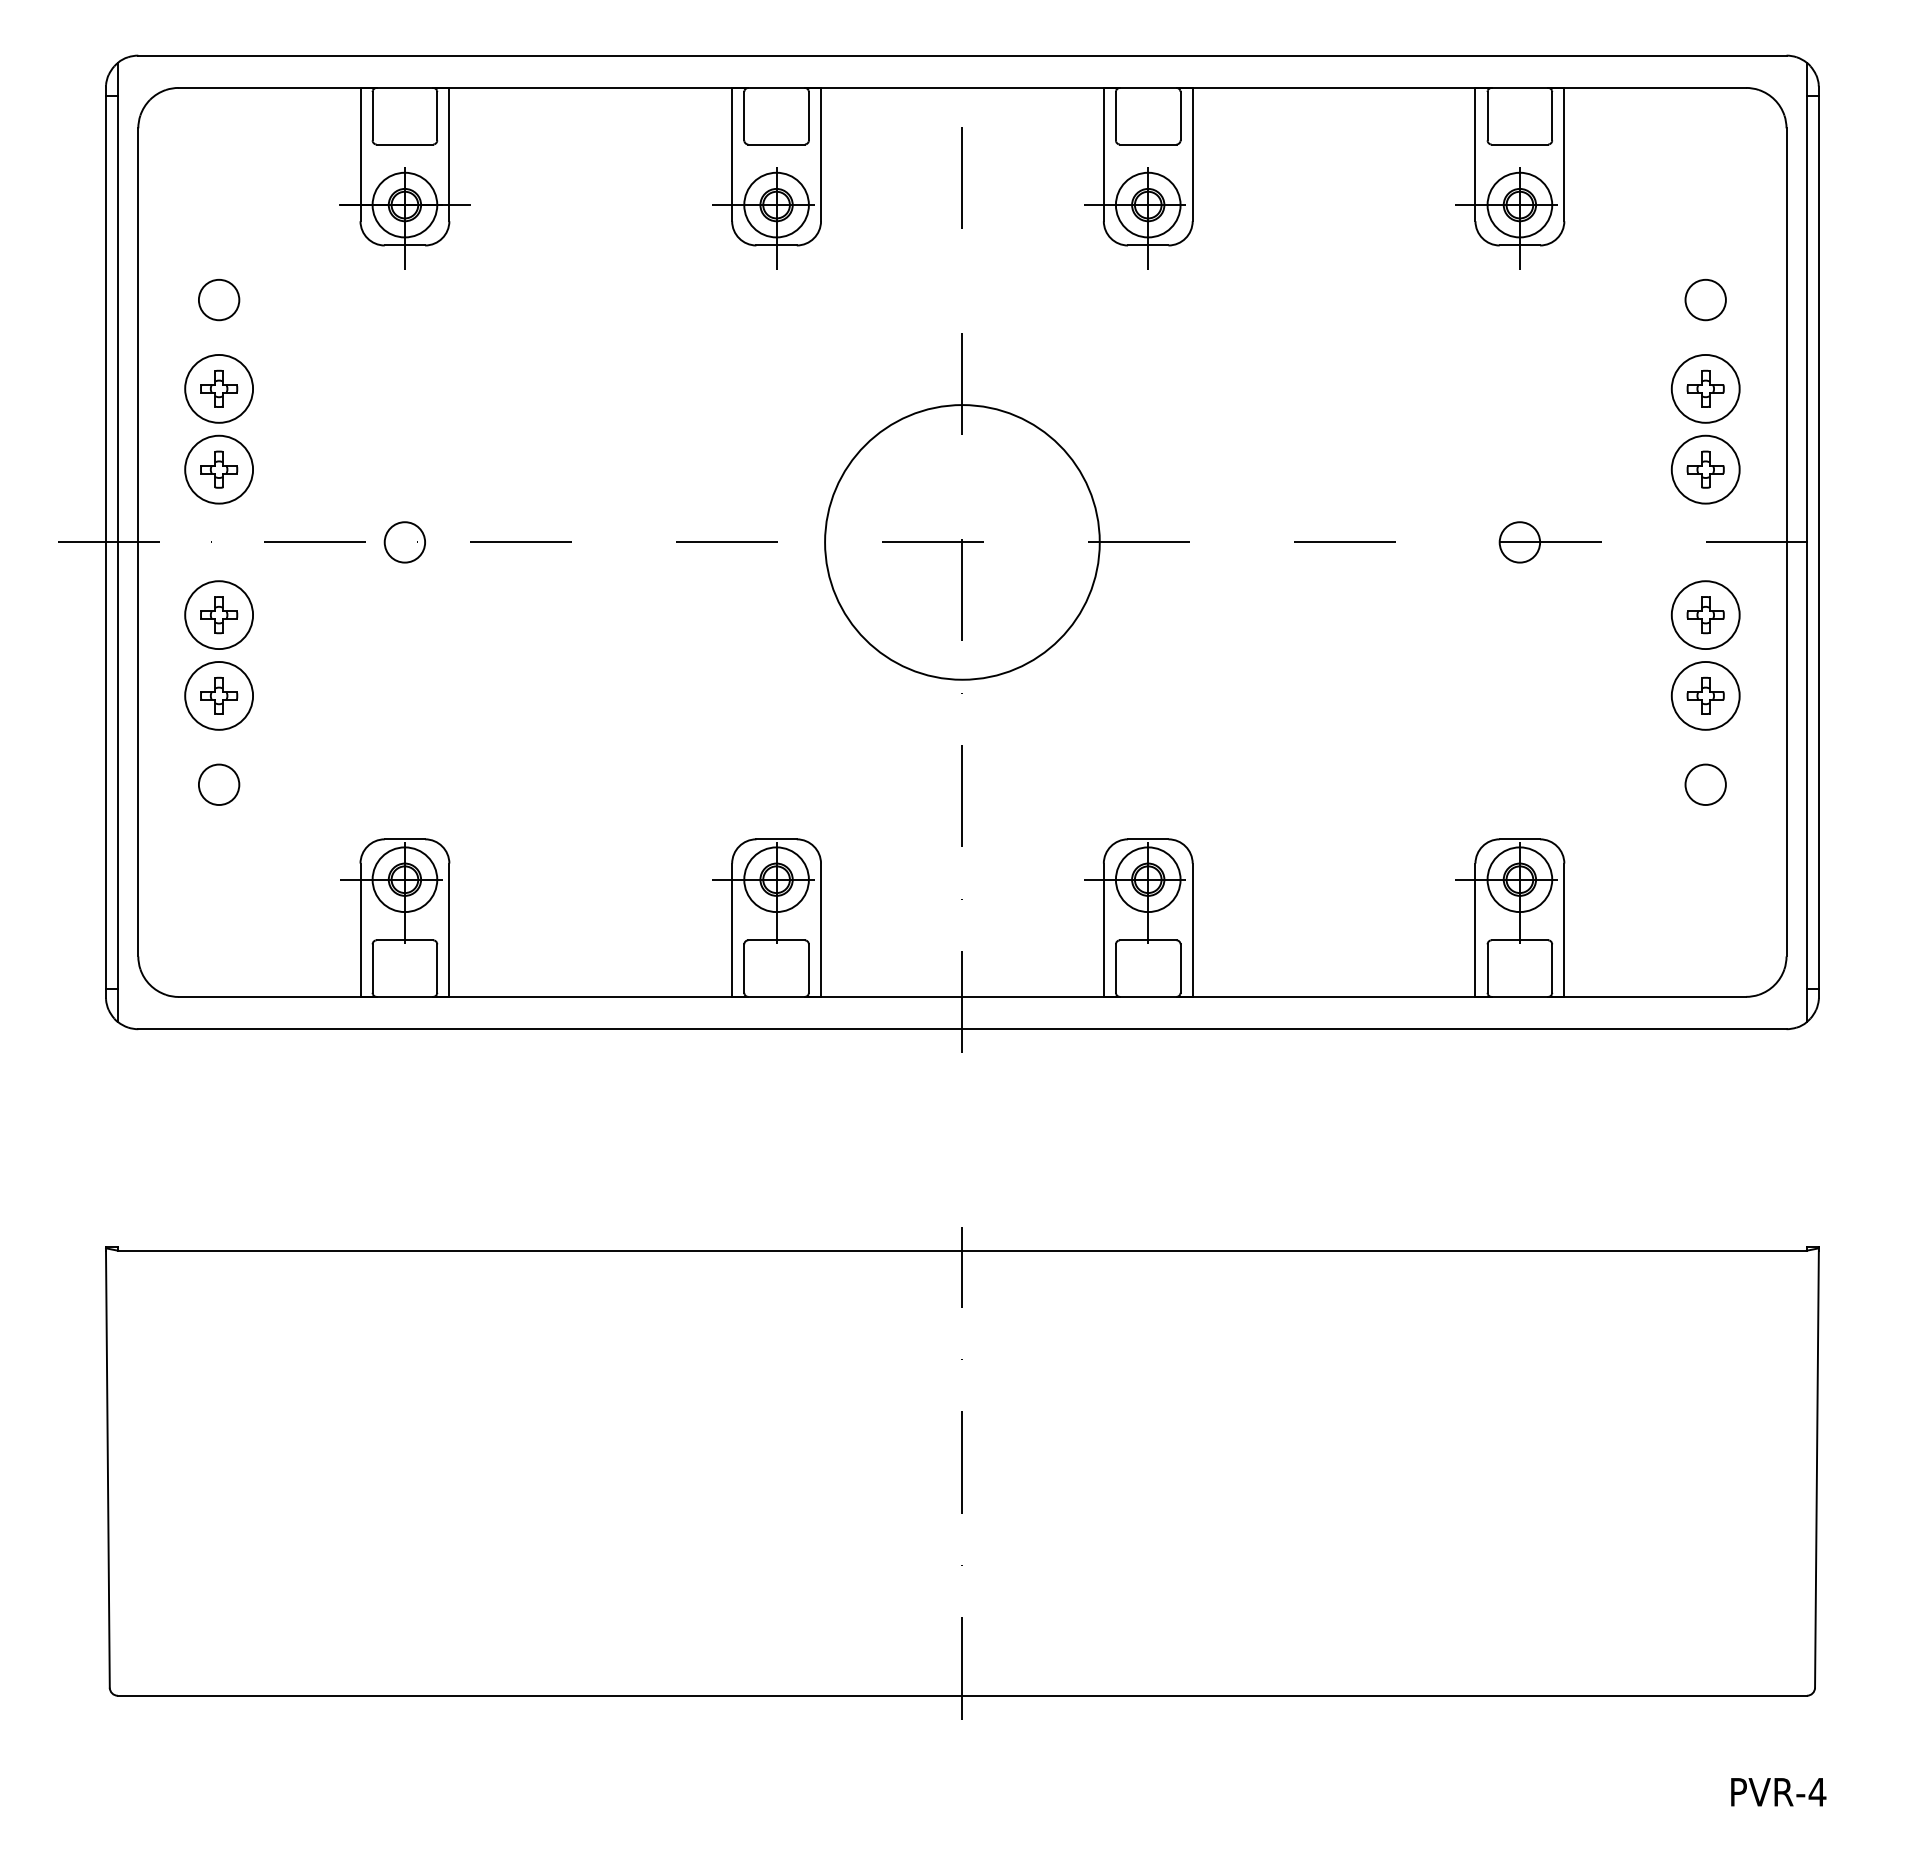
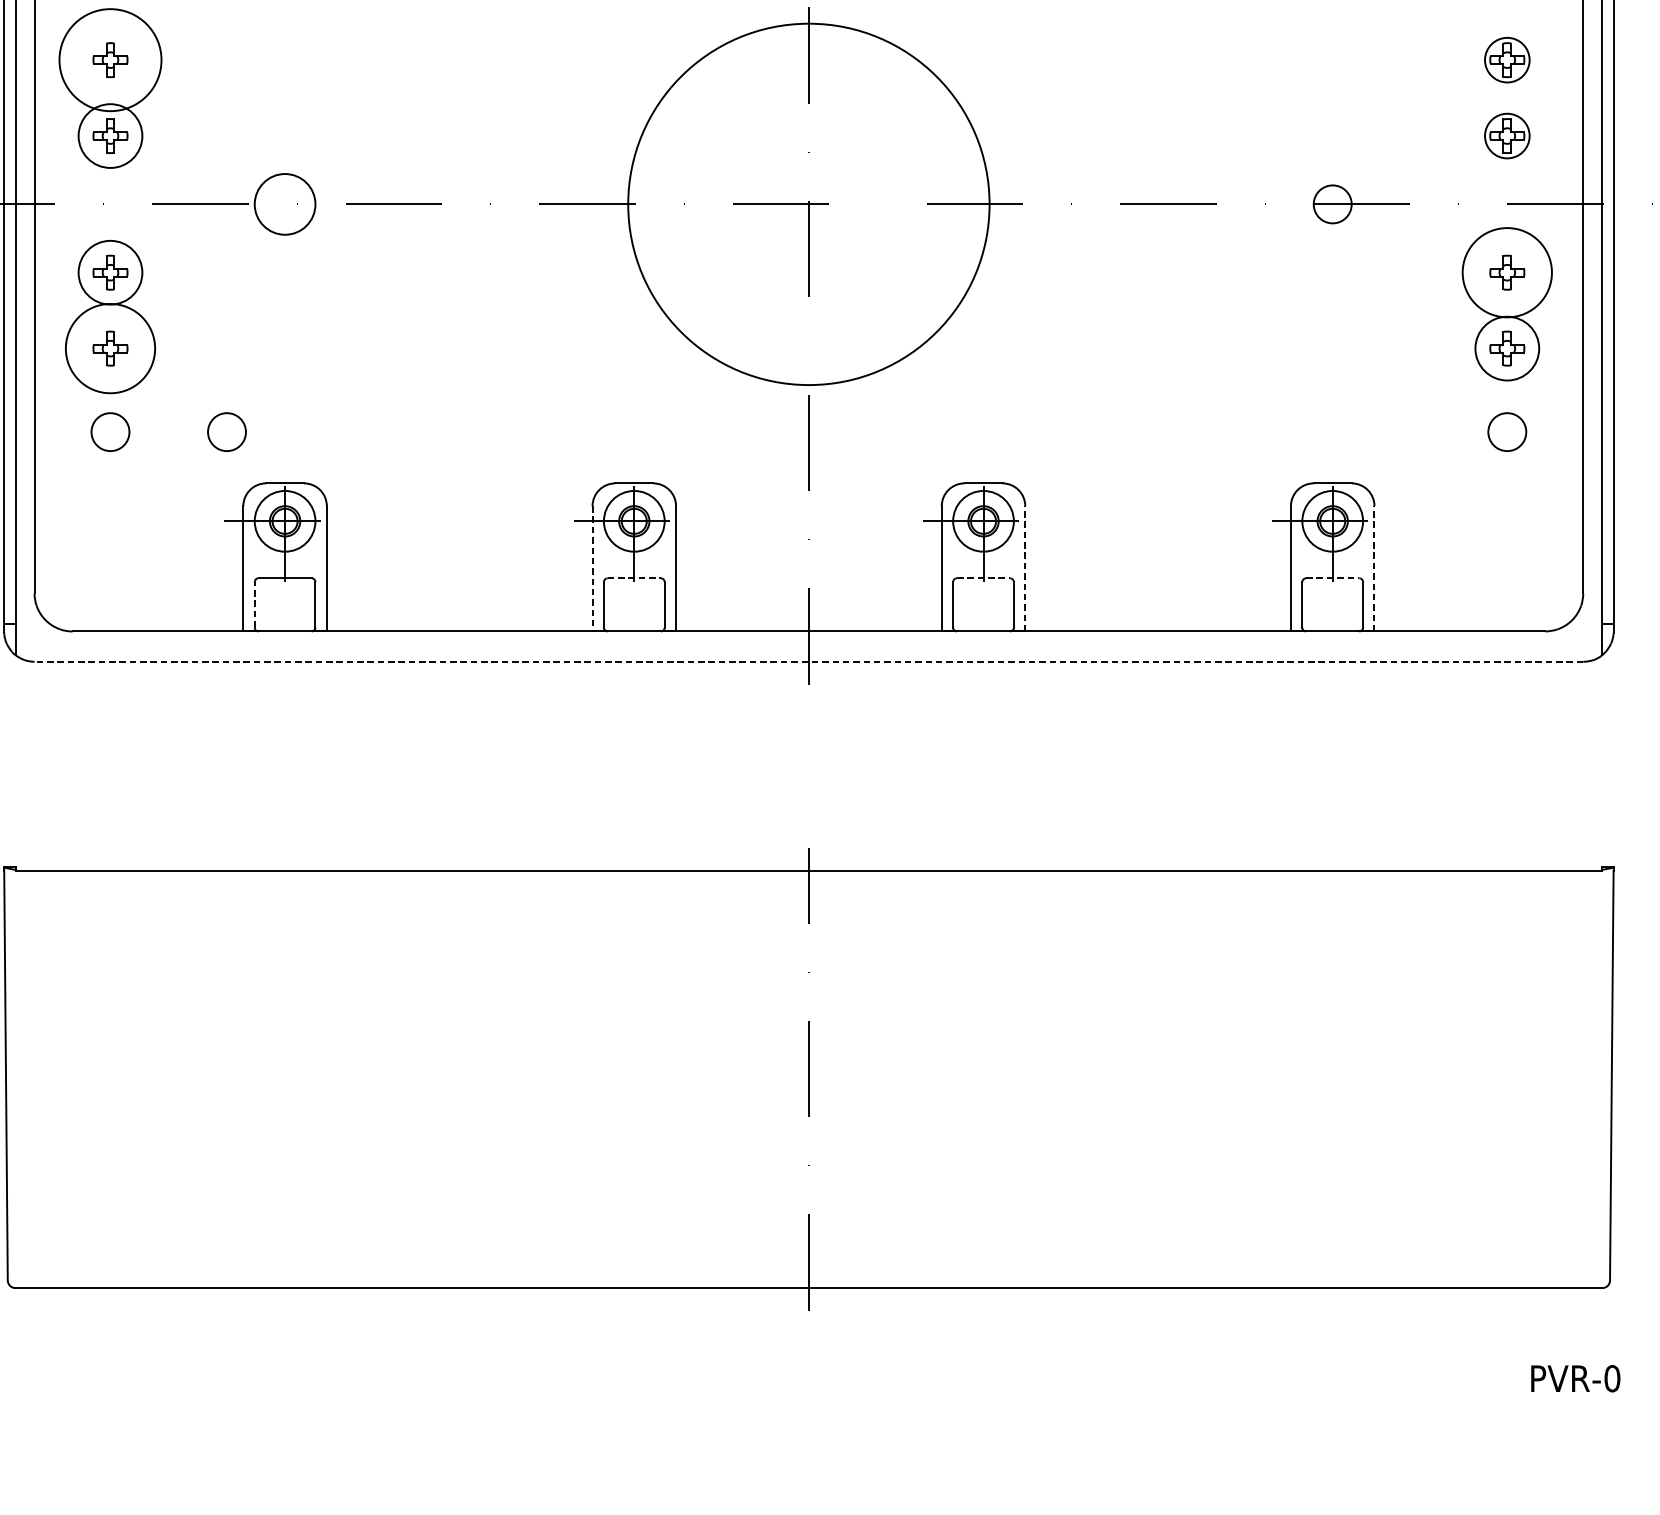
circle: (219, 388) -> (110, 59), size x1.6
circle: (1705, 388) -> (1507, 59), size x0.7
circle: (1705, 469) -> (1507, 135), size x0.7
circle: (404, 542) -> (284, 204), size x1.6
circle: (962, 542) -> (808, 204), size x1.4
circle: (1705, 615) -> (1507, 273), size x1.4
circle: (219, 695) -> (110, 348), size x1.4
circle: (343, 784) -> (227, 431), added
line: (732, 930) -> (592, 569), solid -> dashed
line: (1192, 930) -> (1025, 569), solid -> dashed
line: (1564, 930) -> (1374, 569), solid -> dashed
line: (777, 940) -> (635, 578), solid -> dashed
line: (1148, 940) -> (983, 578), solid -> dashed
line: (1520, 940) -> (1333, 578), solid -> dashed
line: (372, 968) -> (254, 604), solid -> dashed
line: (961, 1029) -> (808, 662), solid -> dashed
text: (1817, 1791) -> (1612, 1378), PVR-4 -> PVR-0

